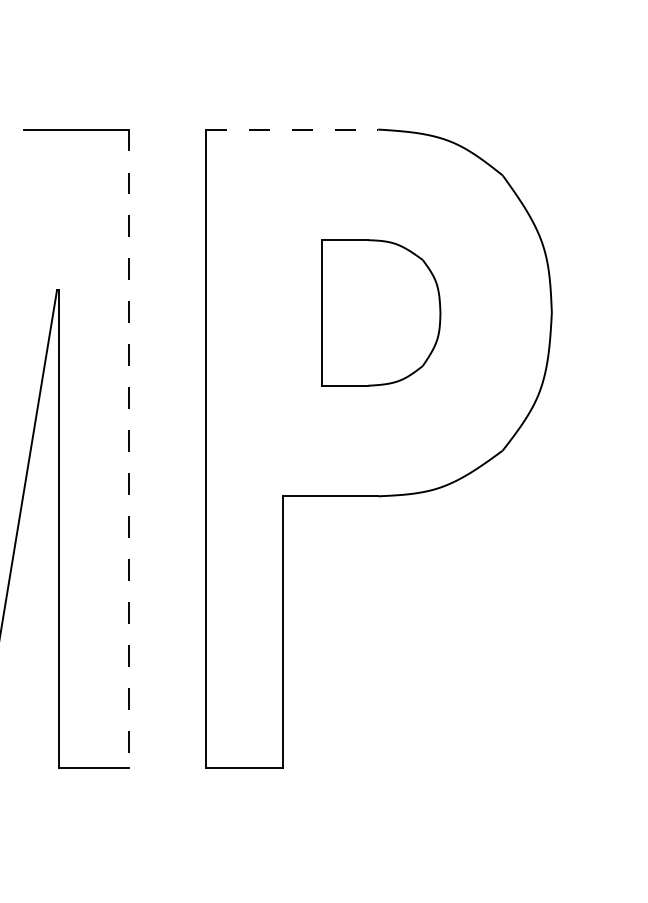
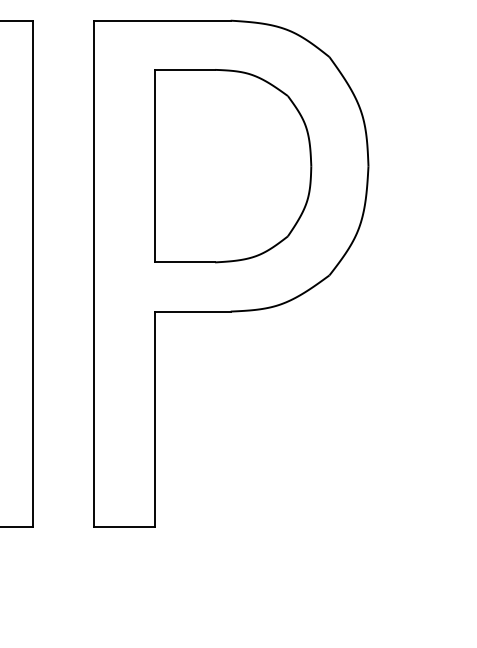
line: (292, 129) -> (162, 20), dashed -> solid
part: (381, 312) -> (233, 165), size x1.67
line: (129, 449) -> (33, 274), dashed -> solid

